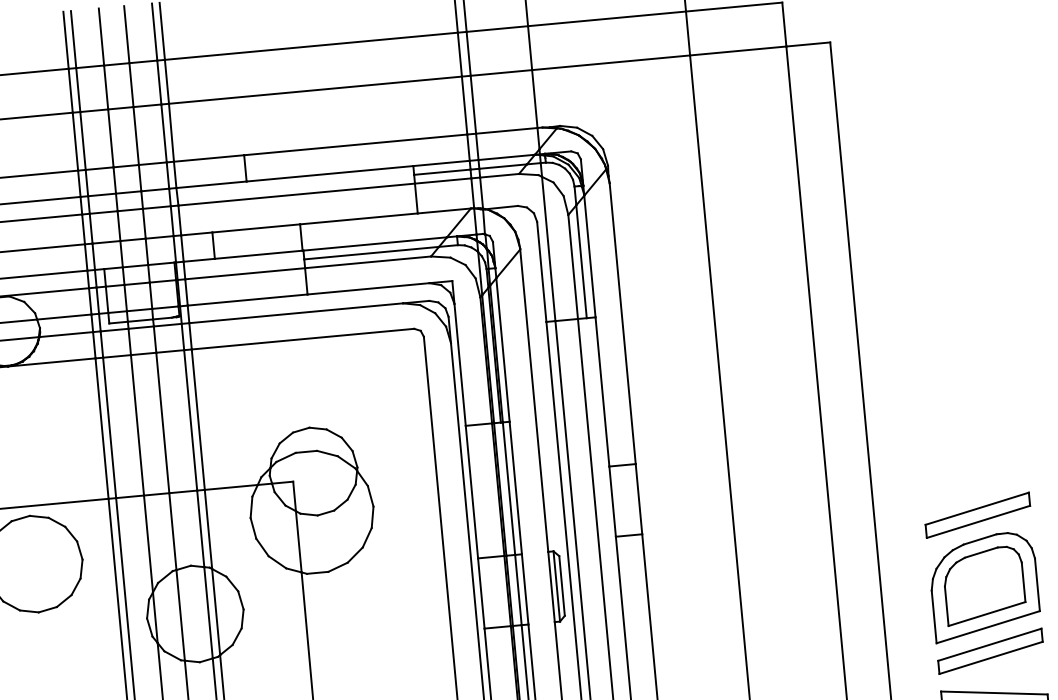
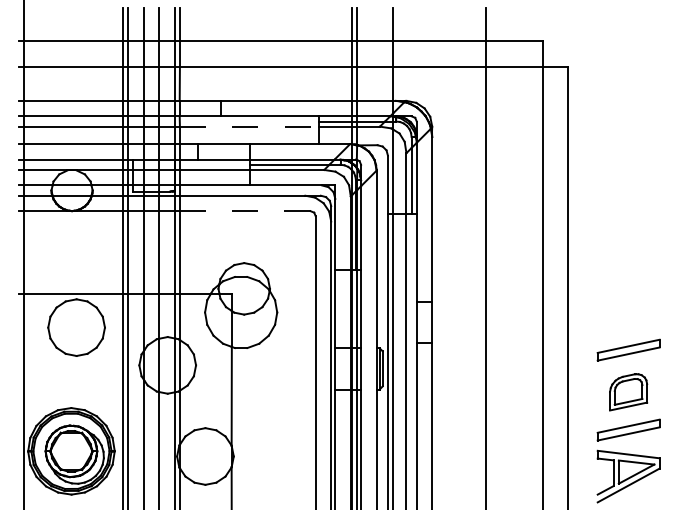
line: (296, 194) -> (249, 126), solid -> dashed
line: (301, 339) -> (244, 211), solid -> dashed
part: (984, 587) -> (628, 392), size x0.6

